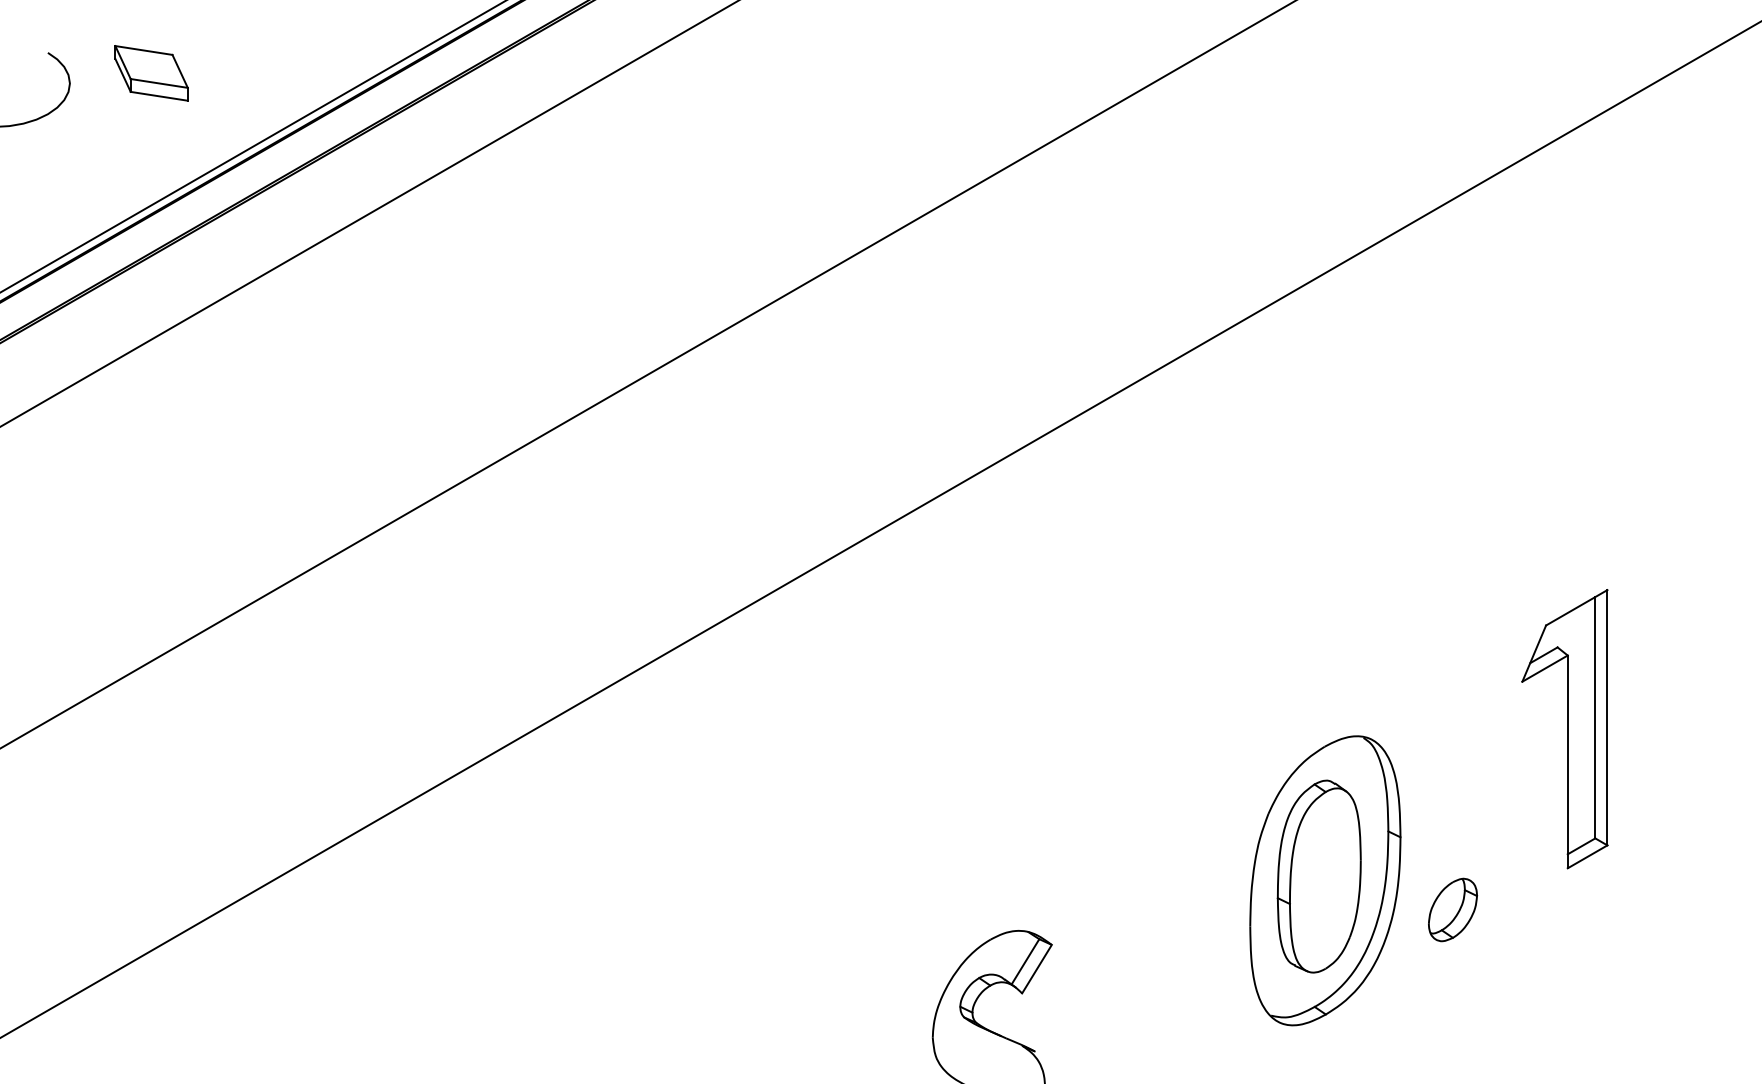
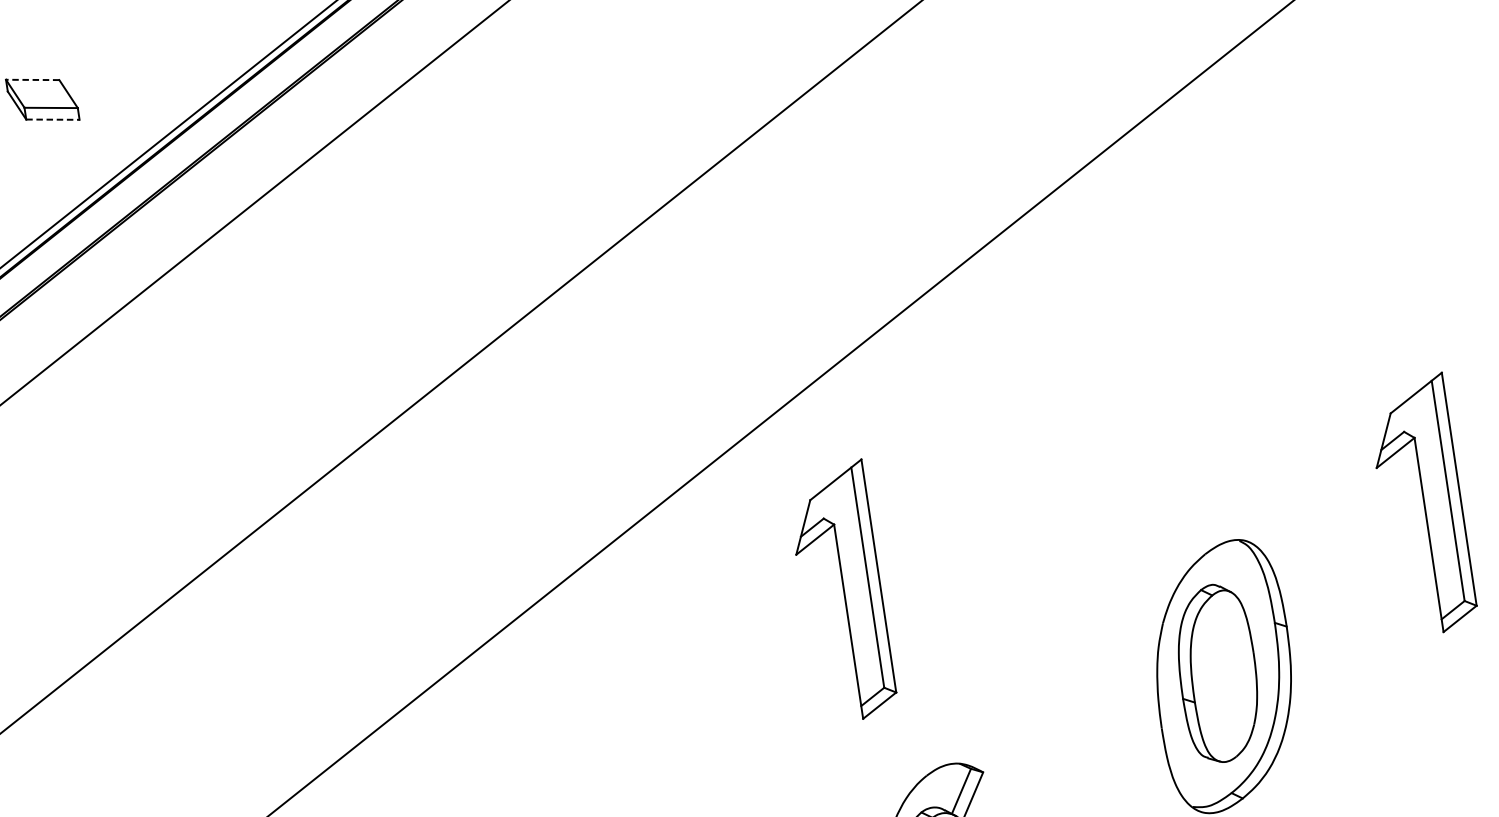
line: (143, 50) -> (32, 80), solid -> dashed
line: (159, 96) -> (53, 119), solid -> dashed
part: (928, 729) -> (841, 592), added
part: (1453, 909) -> (1344, 685), removed

